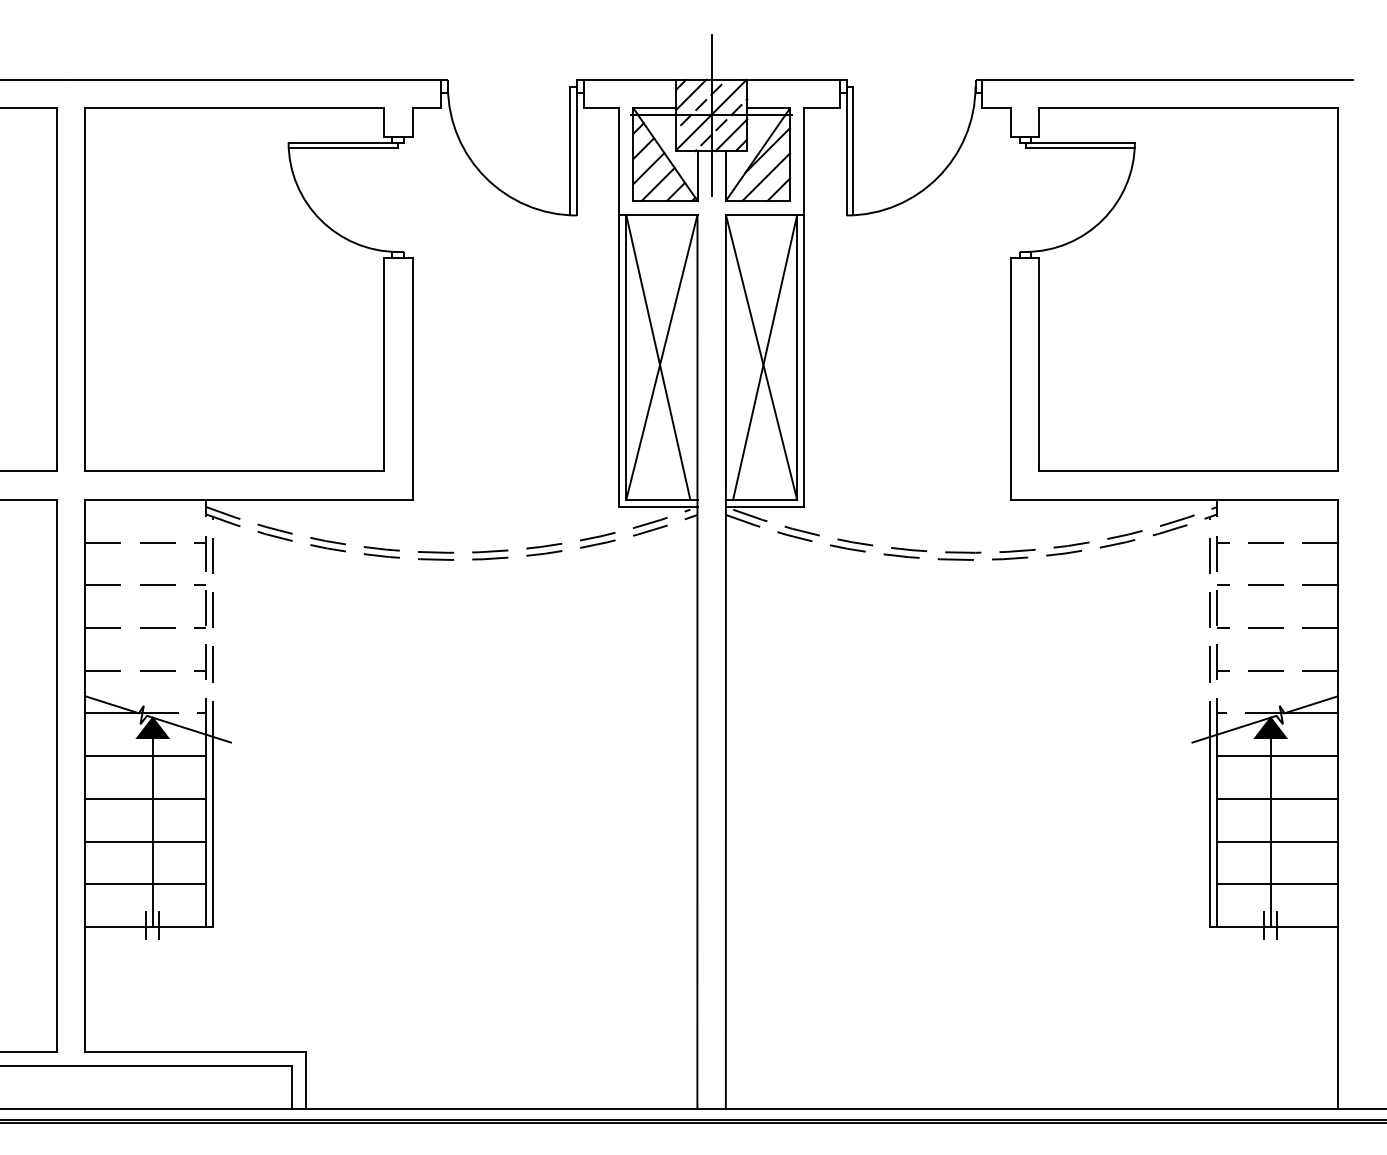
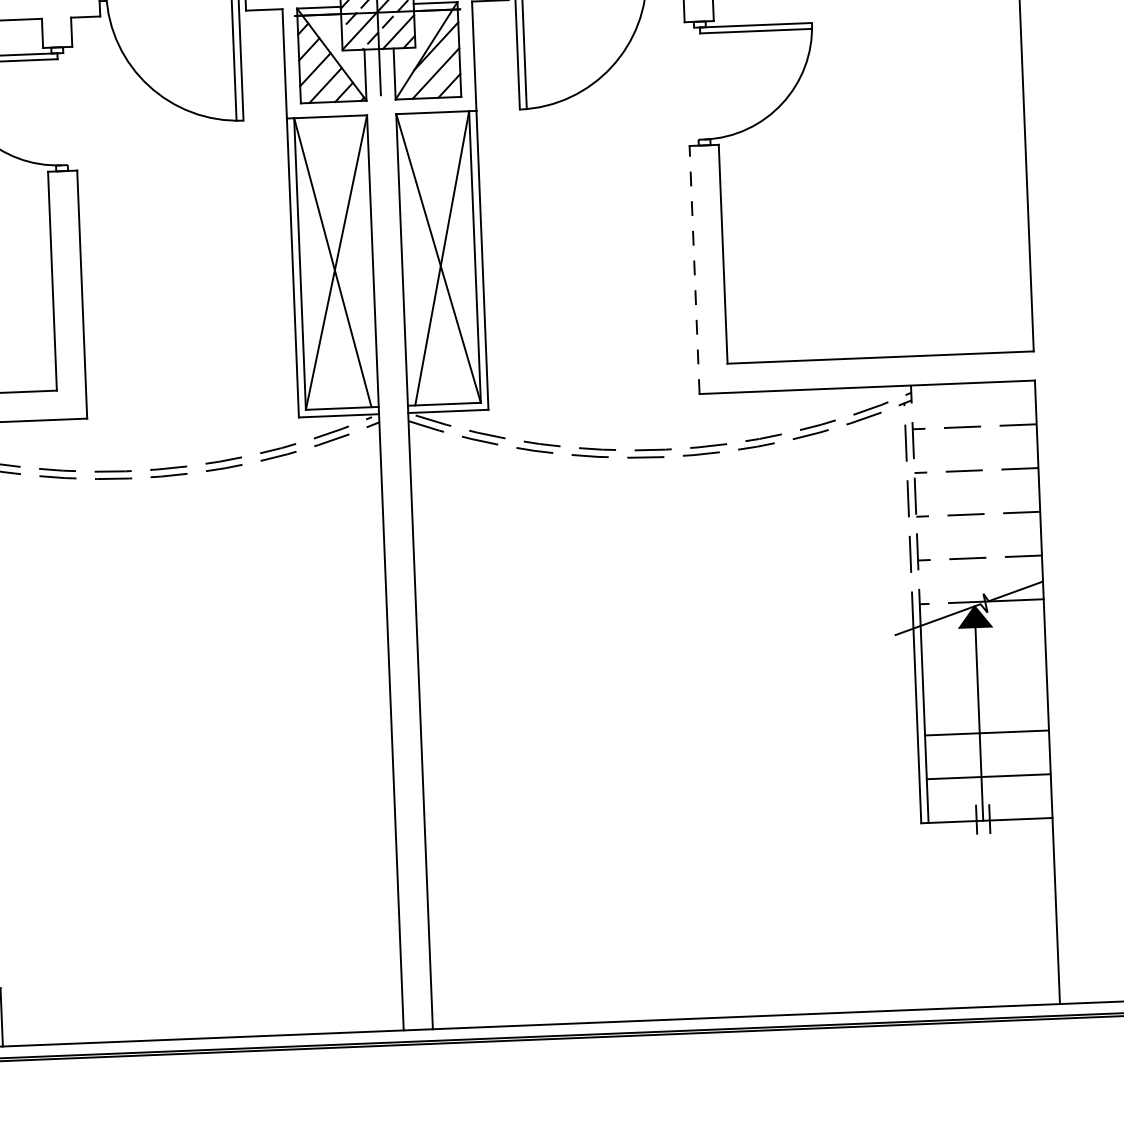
line: (1010, 378) -> (694, 269), solid -> dashed
line: (1277, 756) -> (983, 645), removed
line: (1277, 798) -> (984, 688), removed

